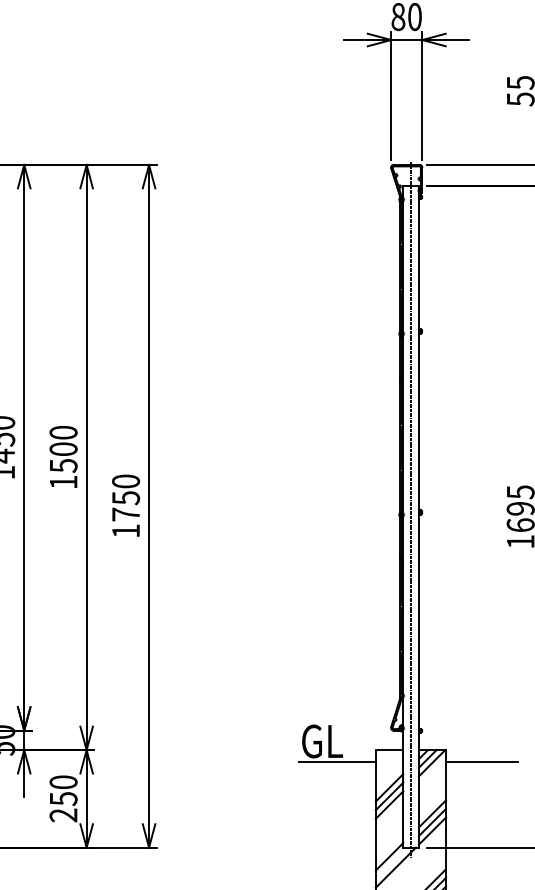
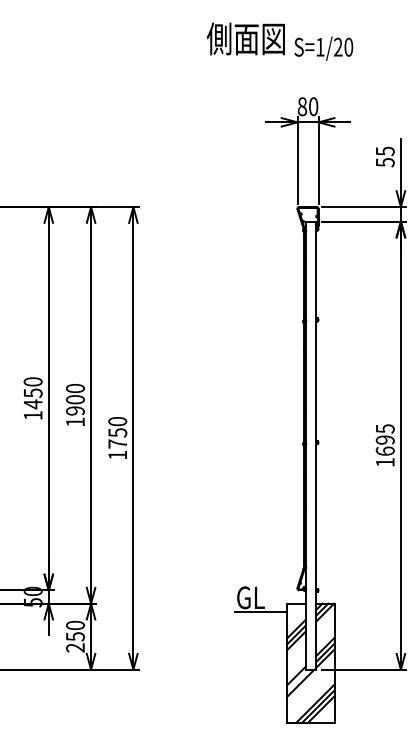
text: (63, 465) -> (75, 410), 1500 -> 1900
line: (411, 509) -> (311, 440), removed
line: (481, 761) -> (358, 611), removed

